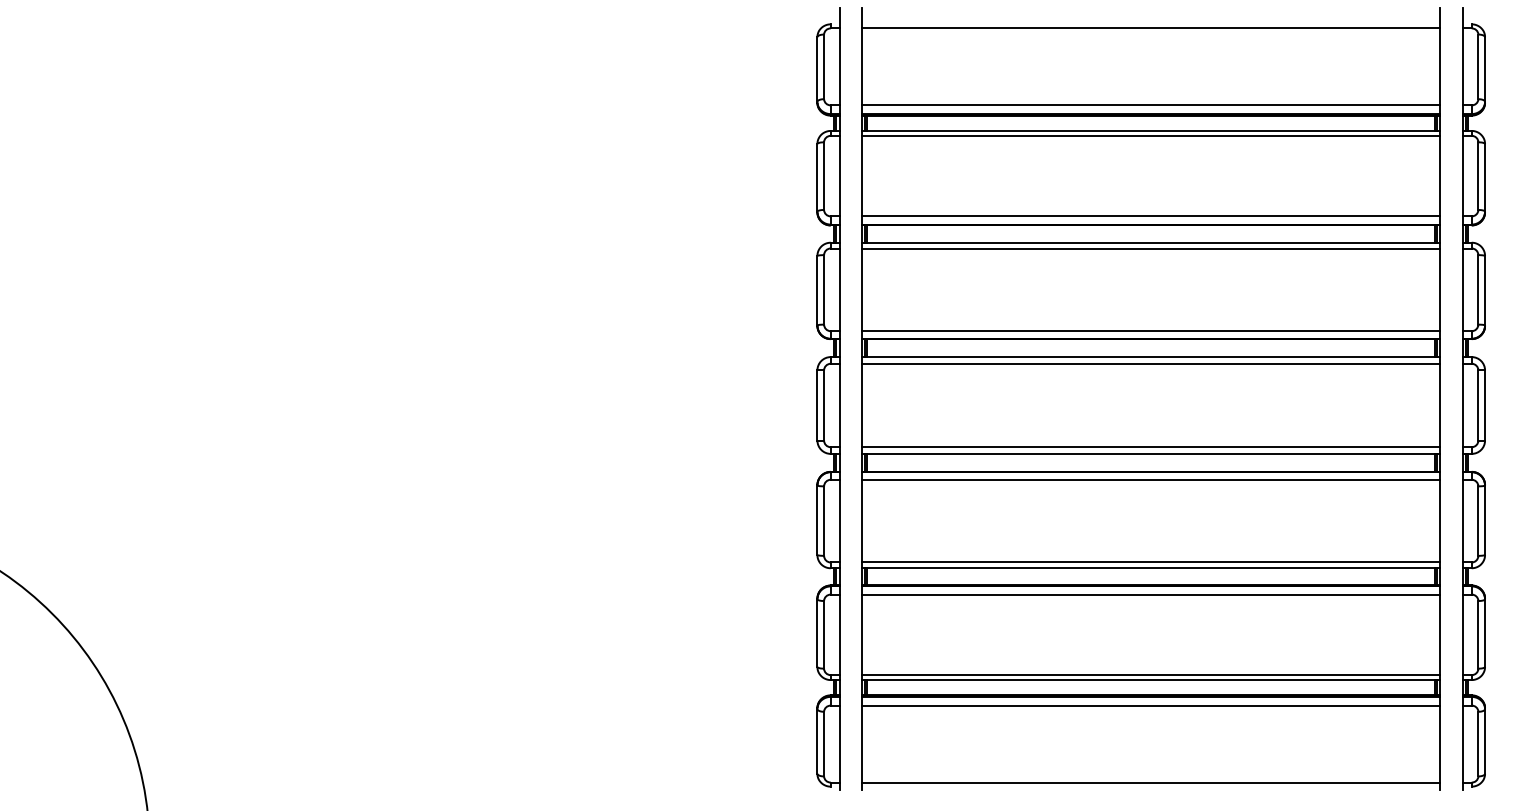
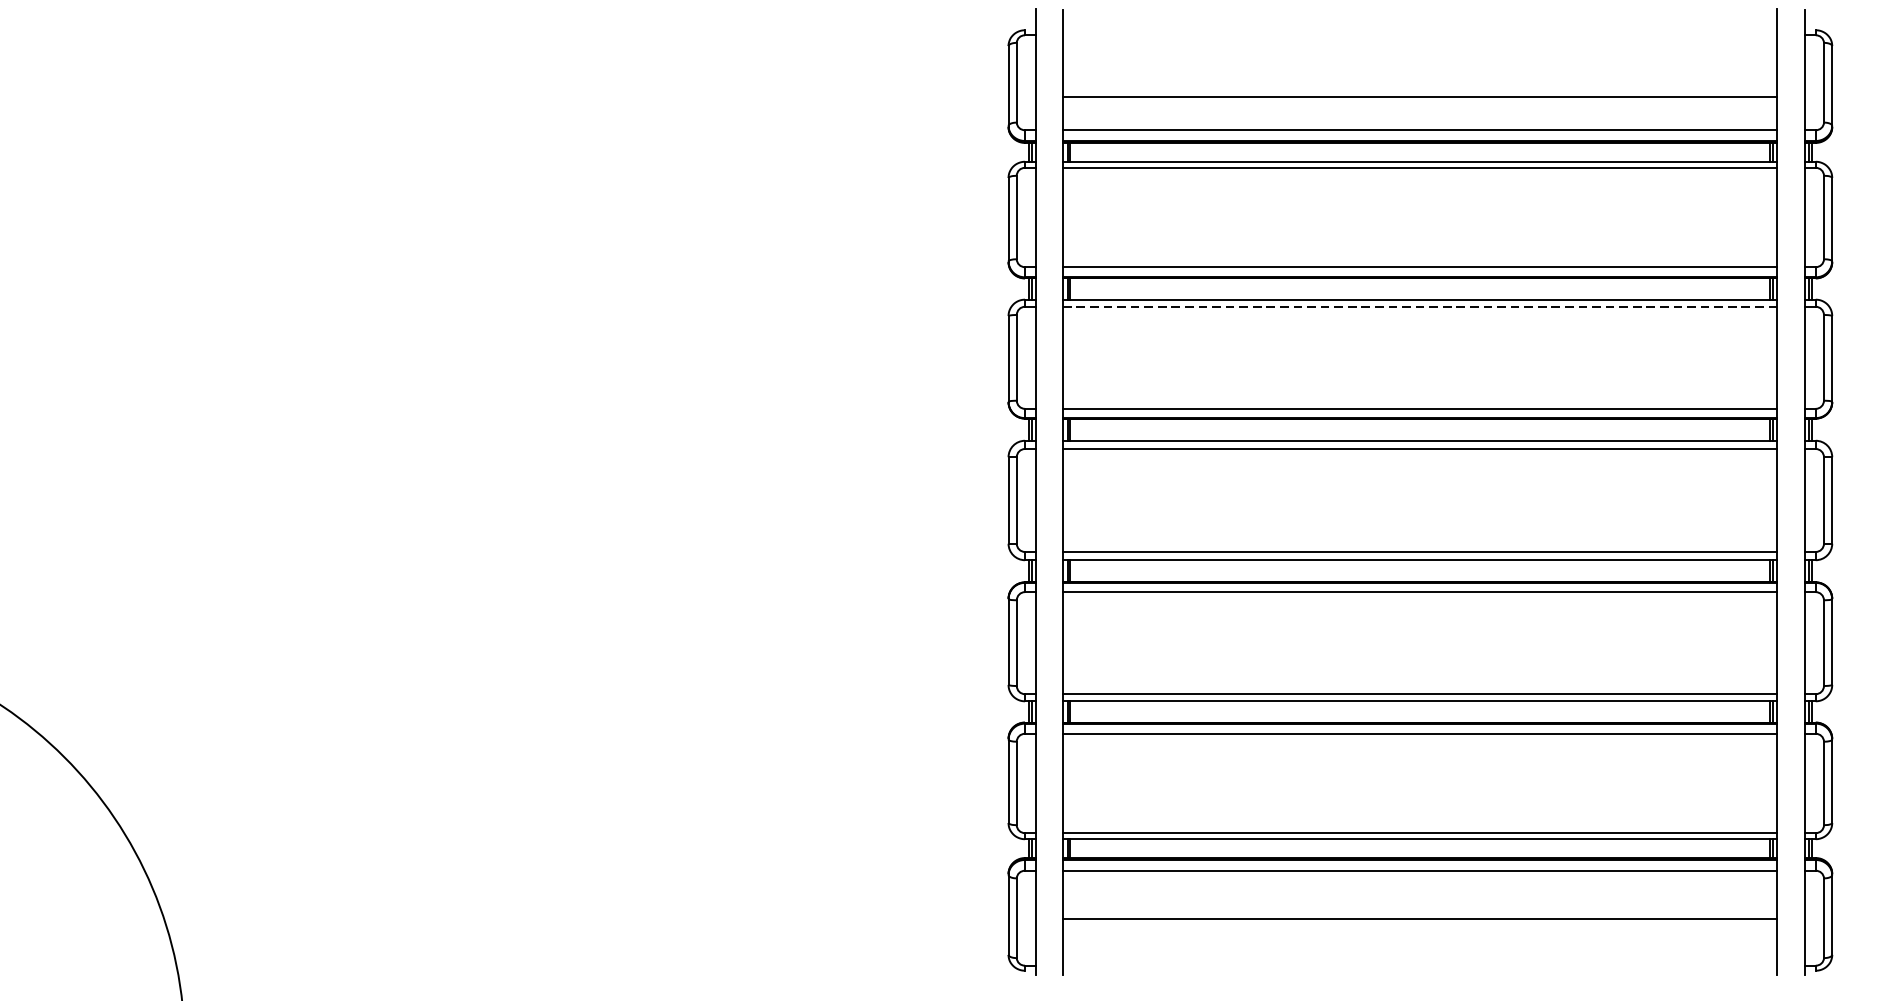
line: (1150, 28) -> (1419, 97), moved
line: (1150, 248) -> (1419, 306), solid -> dashed
line: (1150, 782) -> (1419, 918), moved

